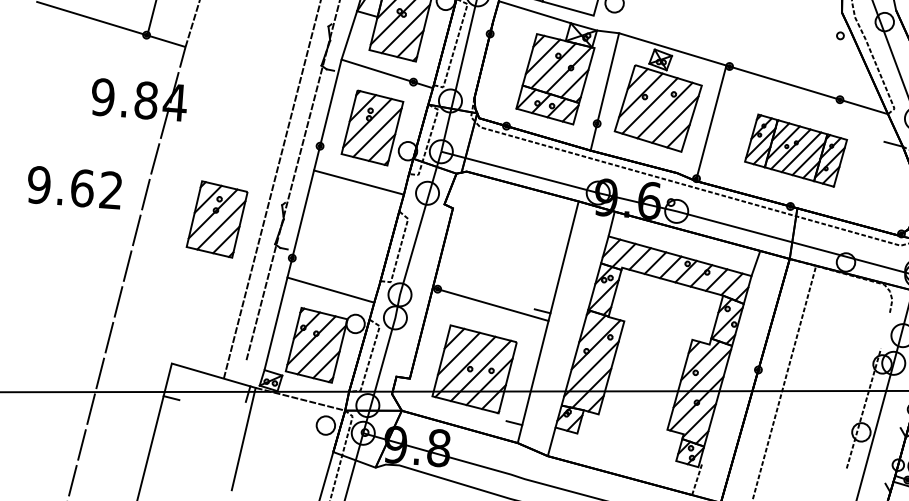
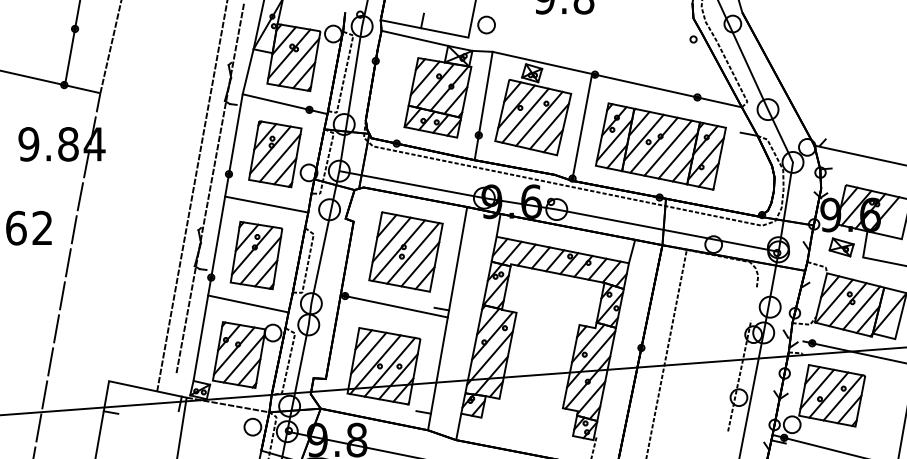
part: (795, 150) -> (660, 146), size x1.43
part: (217, 219) -> (256, 255), moved
part: (507, 245) -> (405, 251), added

